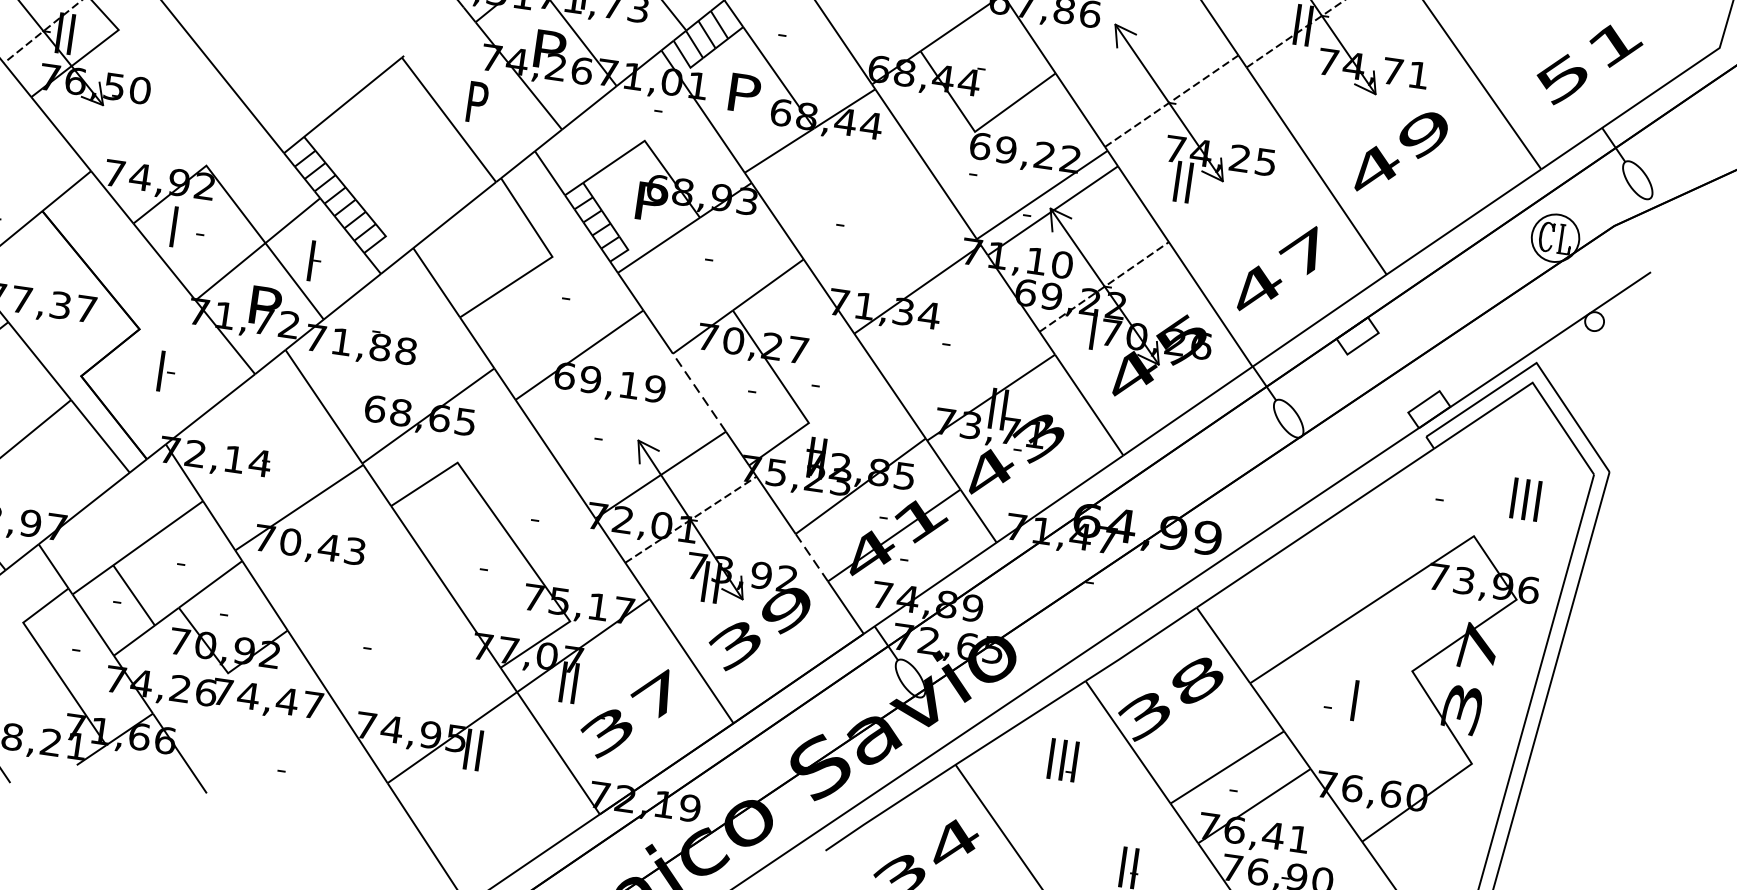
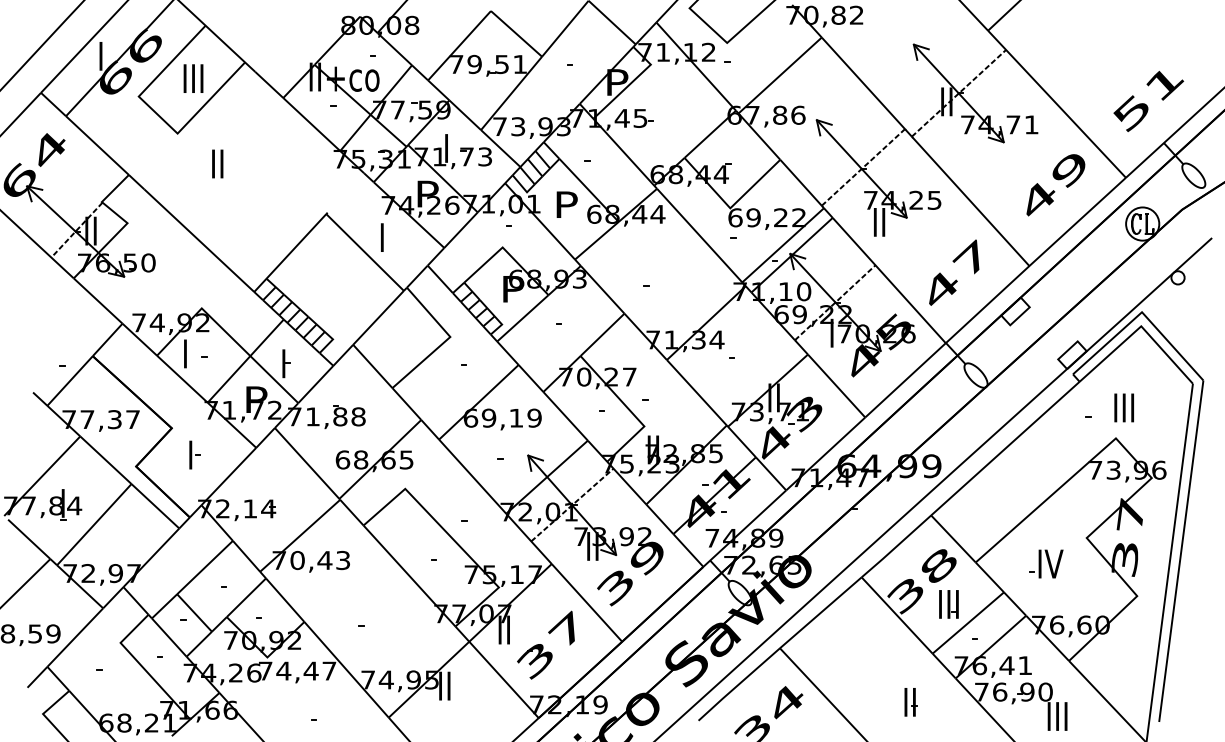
text: (476, 102) -> (382, 237), P -> I
text: (1401, 153) -> (1055, 185), moved
line: (699, 392) -> (565, 416), dashed -> solid
text: (1524, 498) -> (1123, 407), moved
line: (811, 557) -> (659, 519), dashed -> solid
text: (1355, 699) -> (1050, 563), I -> IV
part: (1062, 760) -> (948, 604), moved

